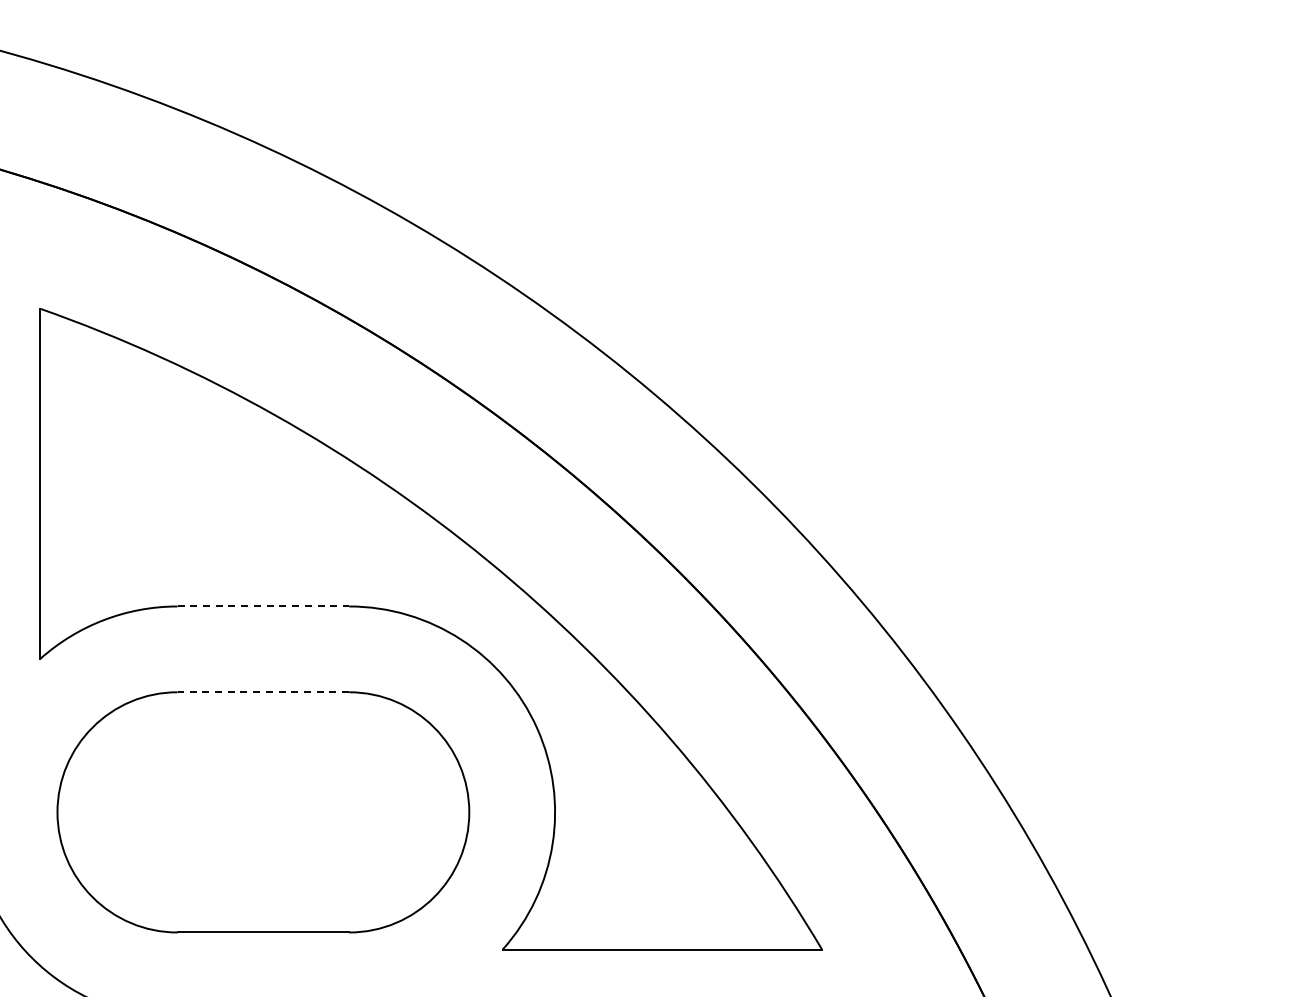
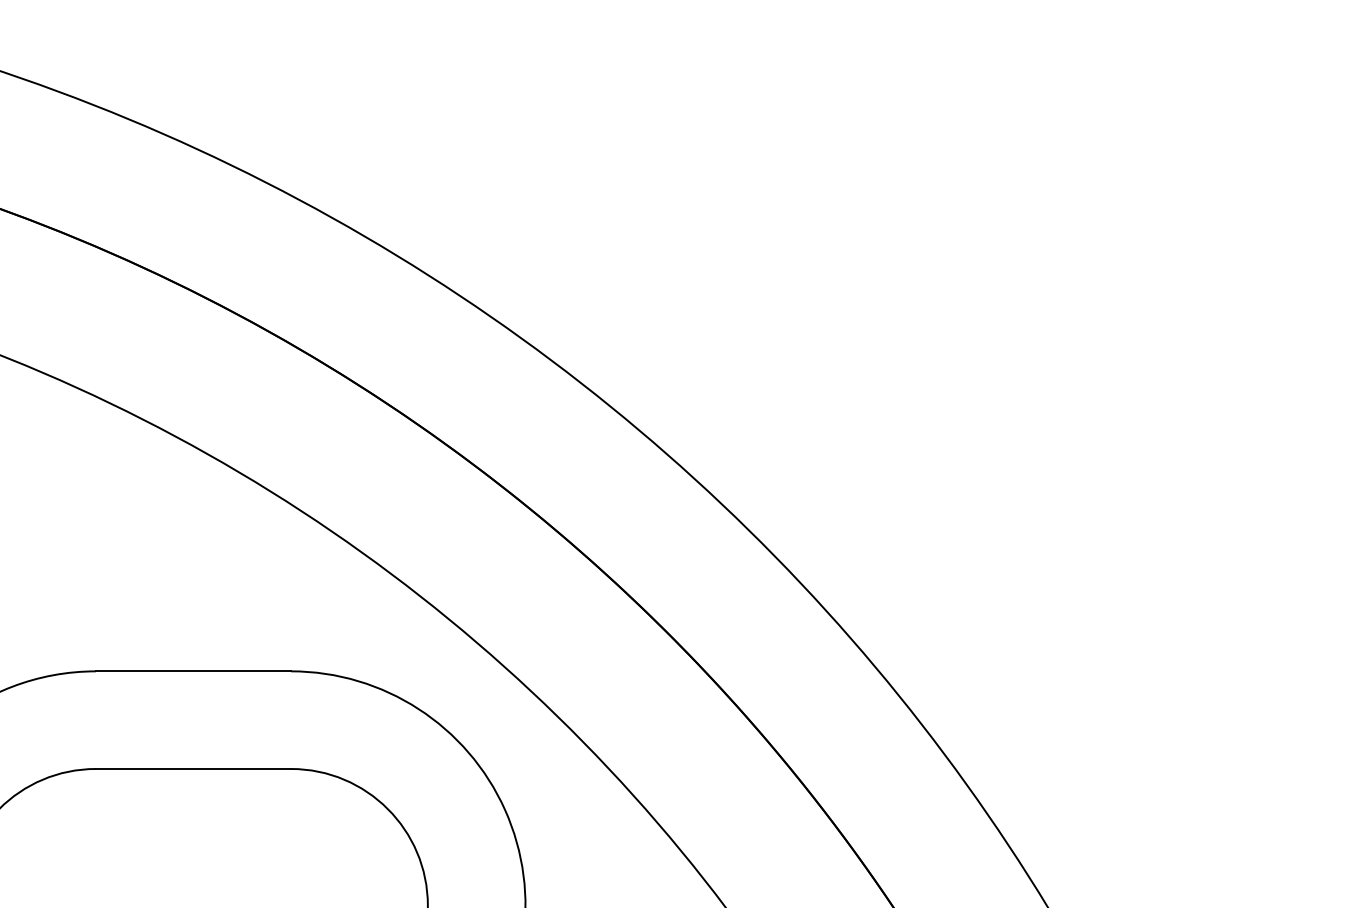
line: (263, 606) -> (193, 671), dashed -> solid
line: (263, 692) -> (193, 769), dashed -> solid

